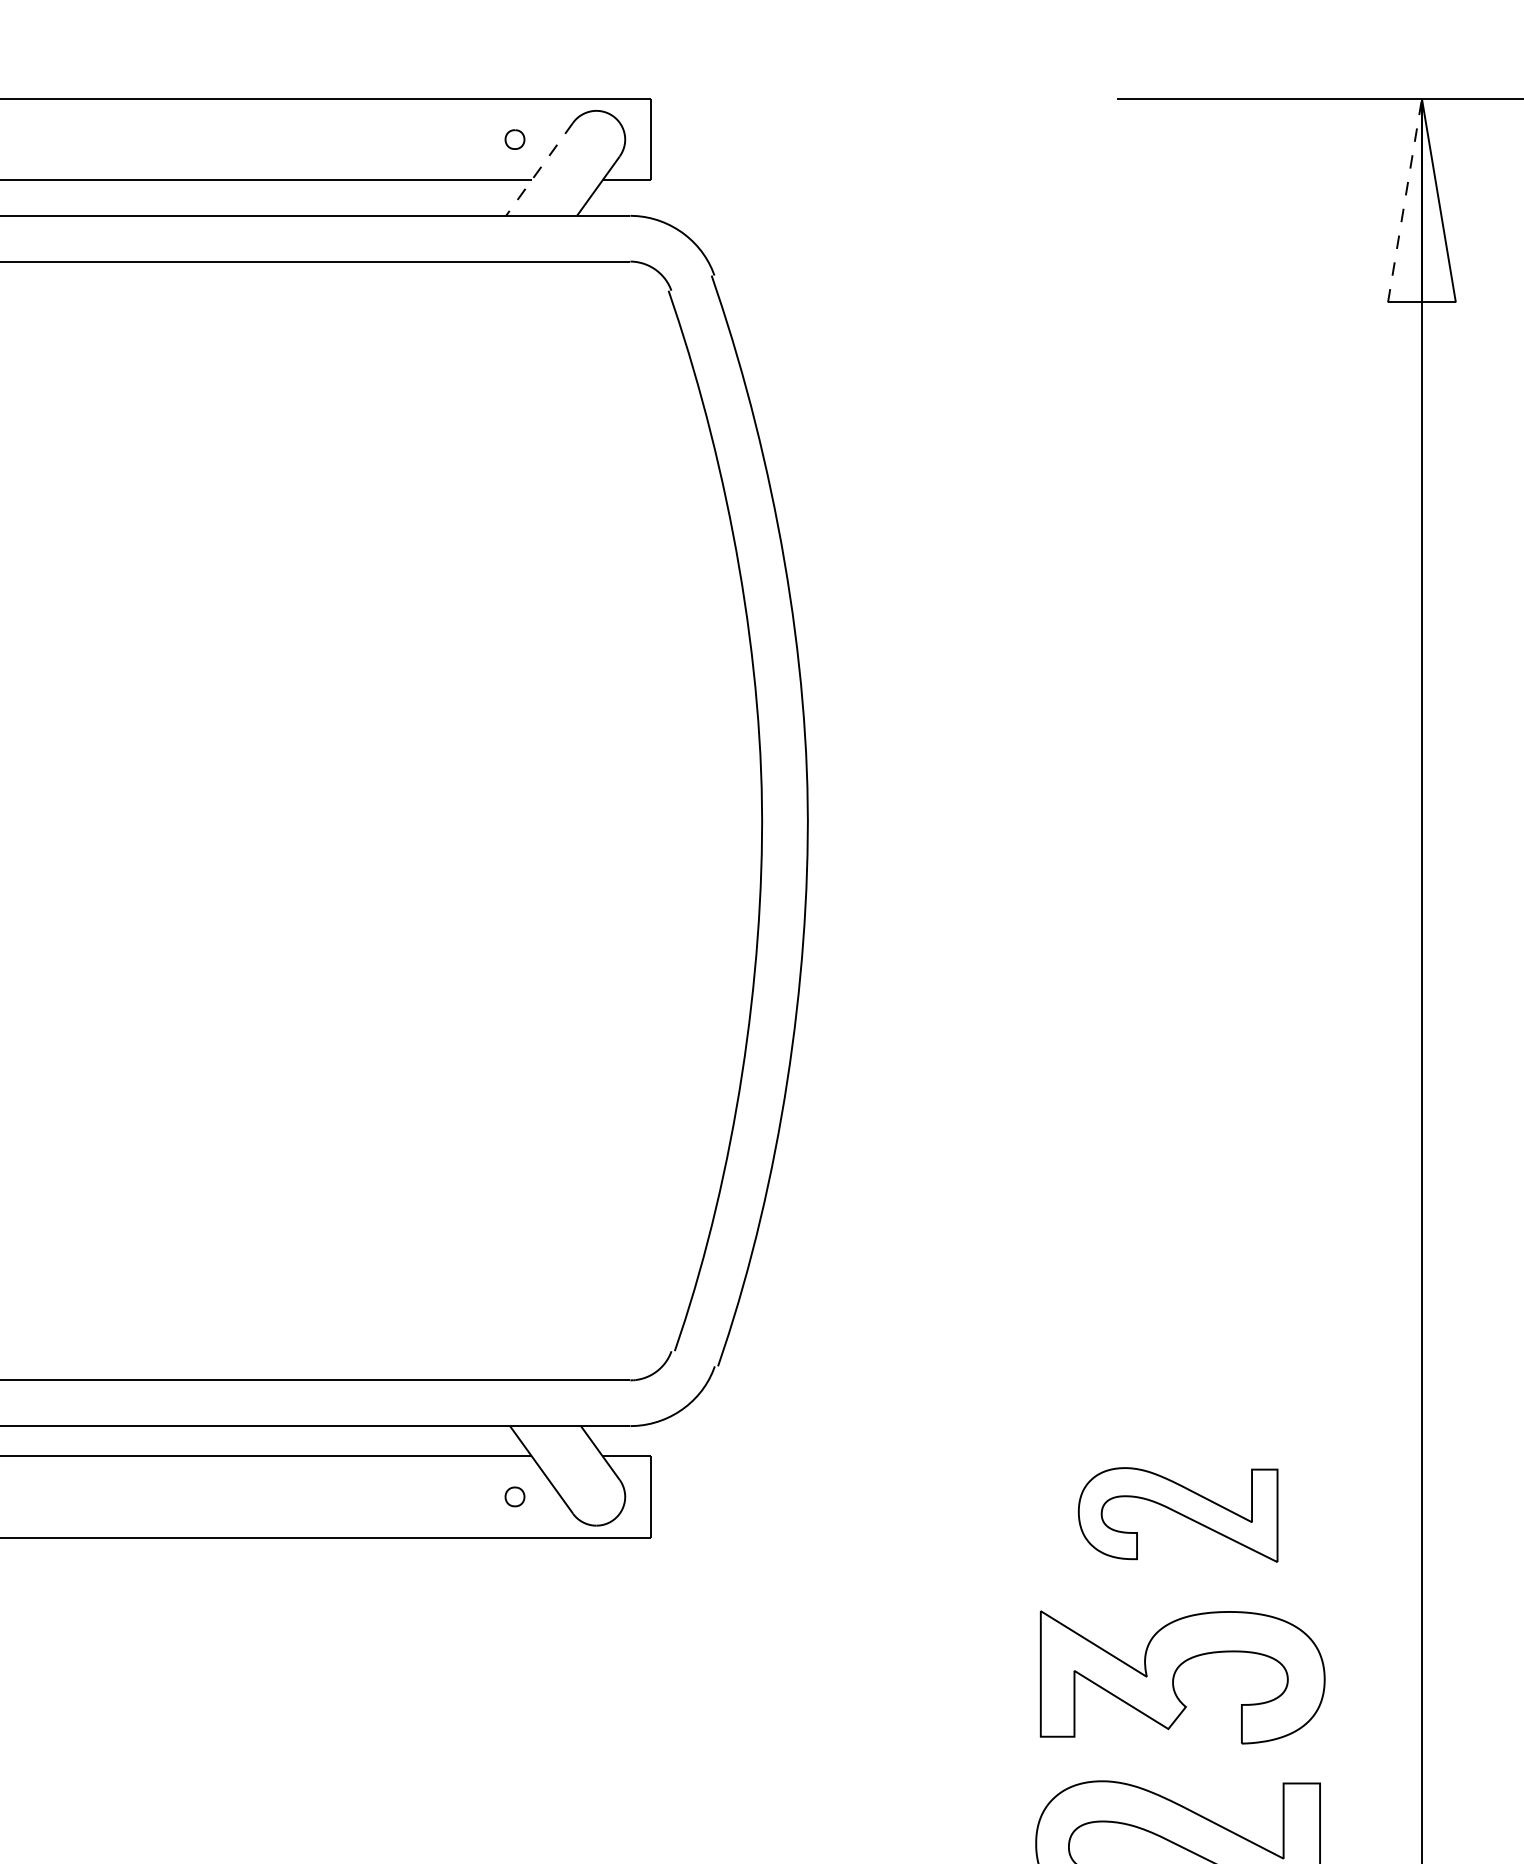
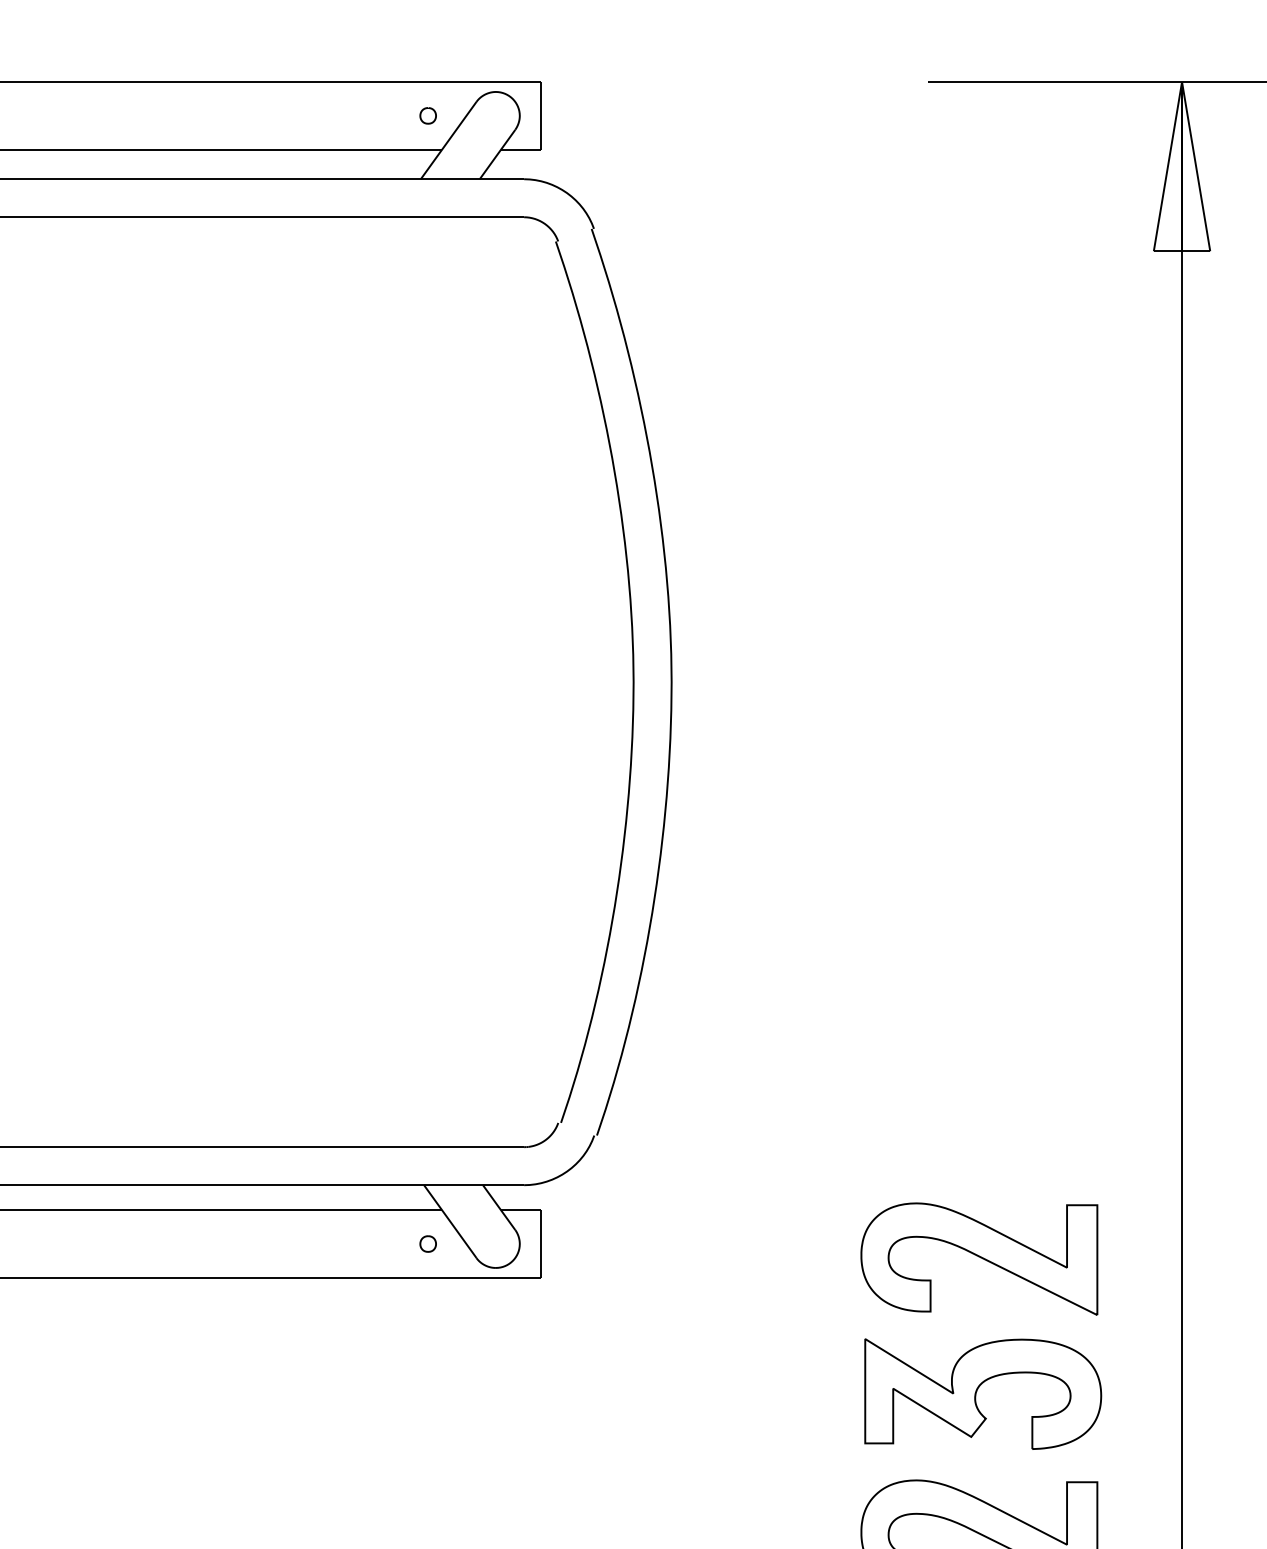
line: (539, 169) -> (448, 140), dashed -> solid
line: (1404, 200) -> (1167, 166), dashed -> solid
part: (1178, 1514) -> (979, 1258), size x1.43

